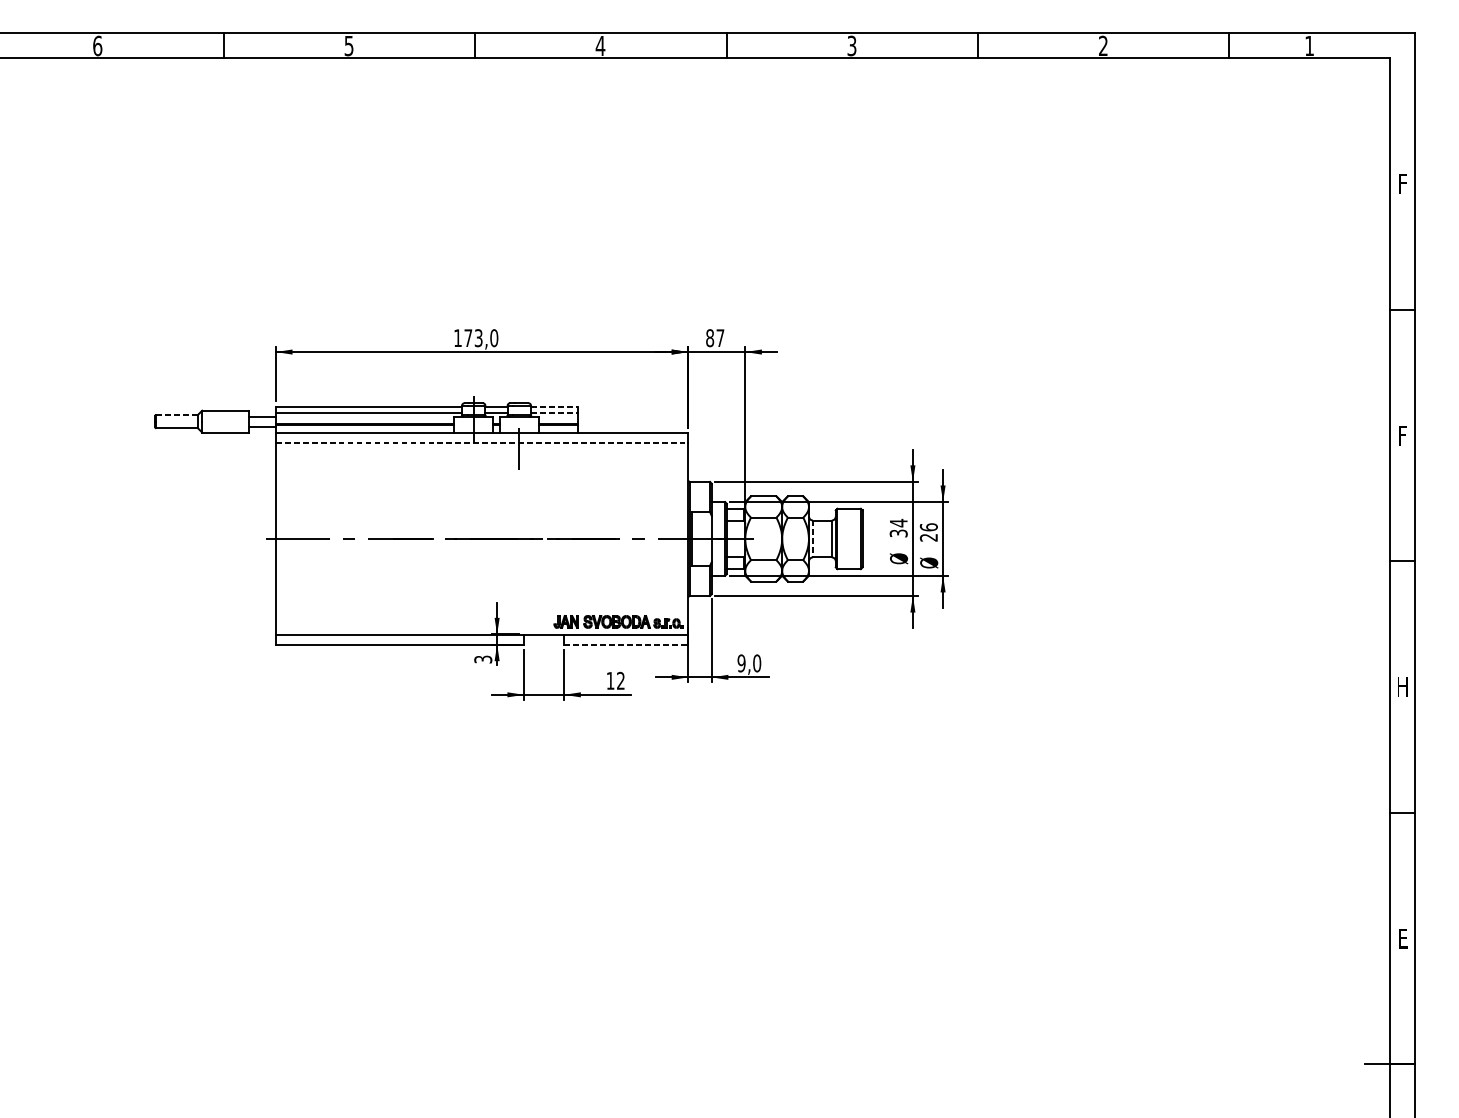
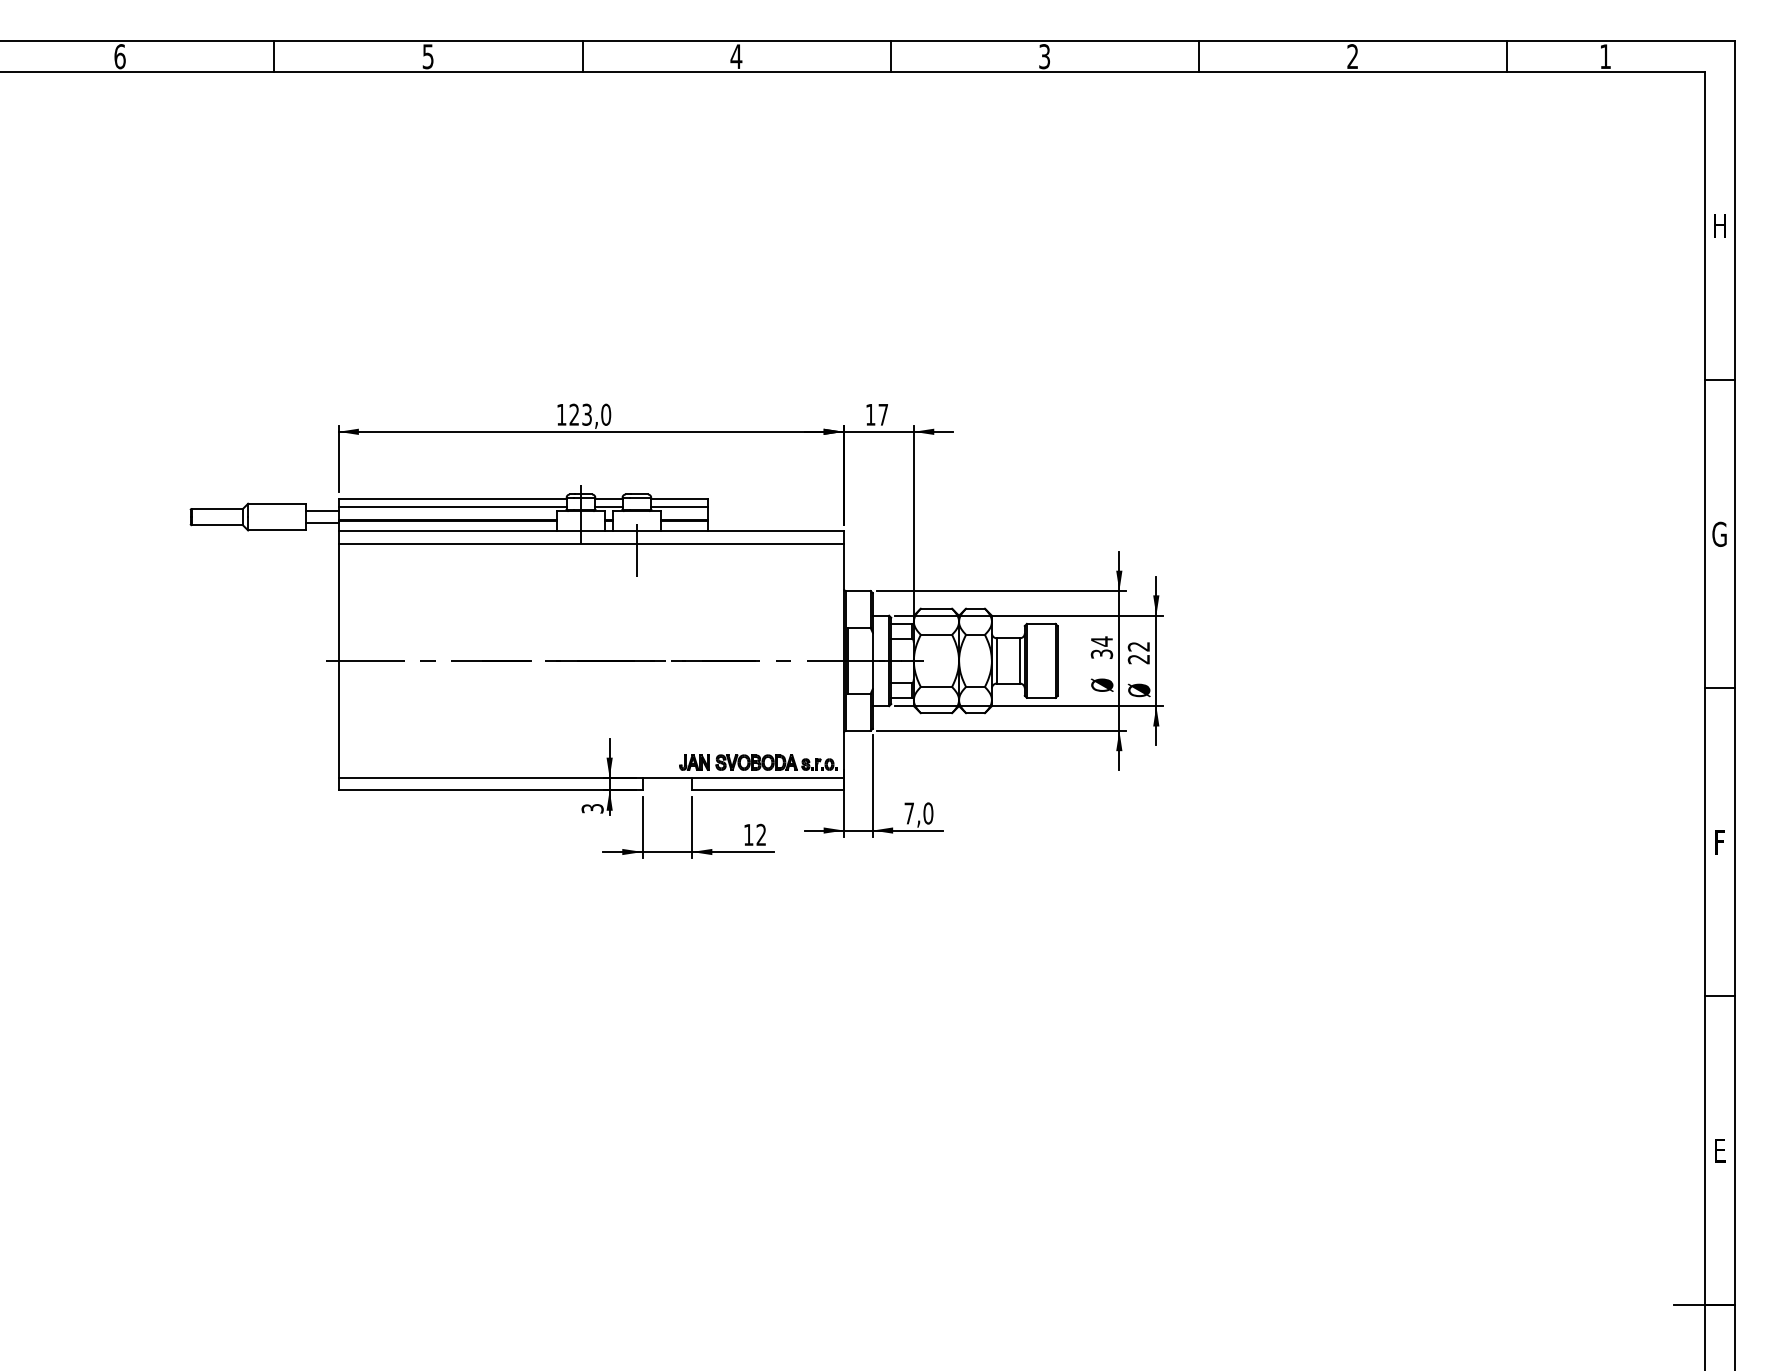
text: (1402, 183) -> (1719, 225), F -> H
text: (468, 337) -> (574, 414), 173,0 -> 123,0
text: (709, 337) -> (870, 414), 87 -> 17
line: (554, 406) -> (679, 498), dashed -> solid
line: (554, 412) -> (679, 506), dashed -> solid
line: (177, 414) -> (217, 508), dashed -> solid
text: (1402, 434) -> (1719, 533), F -> G
line: (482, 443) -> (591, 543), dashed -> solid
text: (928, 527) -> (1138, 646), 26 -> 22
line: (812, 538) -> (996, 660), dashed -> solid
line: (626, 644) -> (768, 790), dashed -> solid
text: (741, 663) -> (909, 813), 9,0 -> 7,0
text: (1402, 687) -> (1719, 842), H -> F

